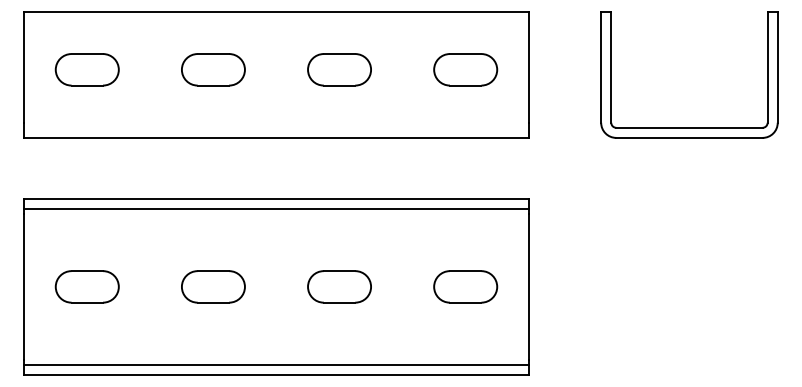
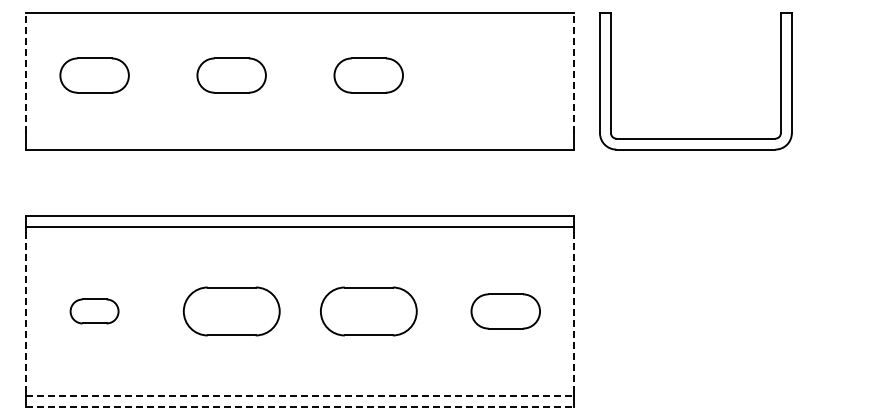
line: (24, 66) -> (26, 72), solid -> dashed
line: (528, 66) -> (574, 72), solid -> dashed
part: (465, 69) -> (505, 75), removed
part: (689, 127) -> (695, 138), moved
line: (24, 286) -> (26, 311), solid -> dashed
part: (87, 286) -> (94, 311), size x0.7
part: (213, 286) -> (231, 311), size x1.4
part: (339, 286) -> (368, 311), size x1.4
line: (528, 286) -> (574, 311), solid -> dashed
line: (276, 365) -> (300, 396), solid -> dashed
line: (276, 375) -> (300, 407), solid -> dashed

